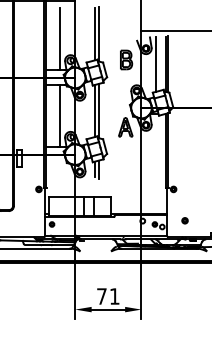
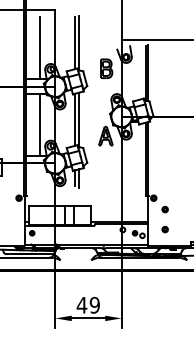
line: (156, 64) -> (136, 73), removed
part: (184, 200) -> (164, 209), added
text: (107, 296) -> (87, 305), 71 -> 49

